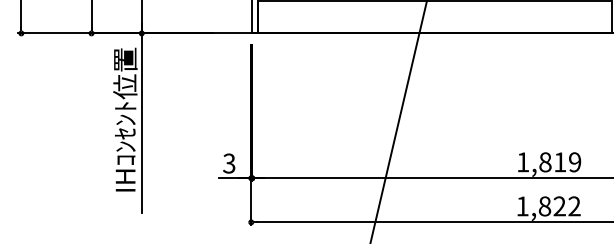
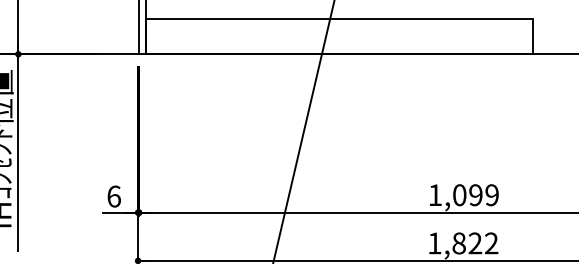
text: (552, 162) -> (467, 195), 1,819 -> 1,099
text: (229, 163) -> (114, 196), 3 -> 6

